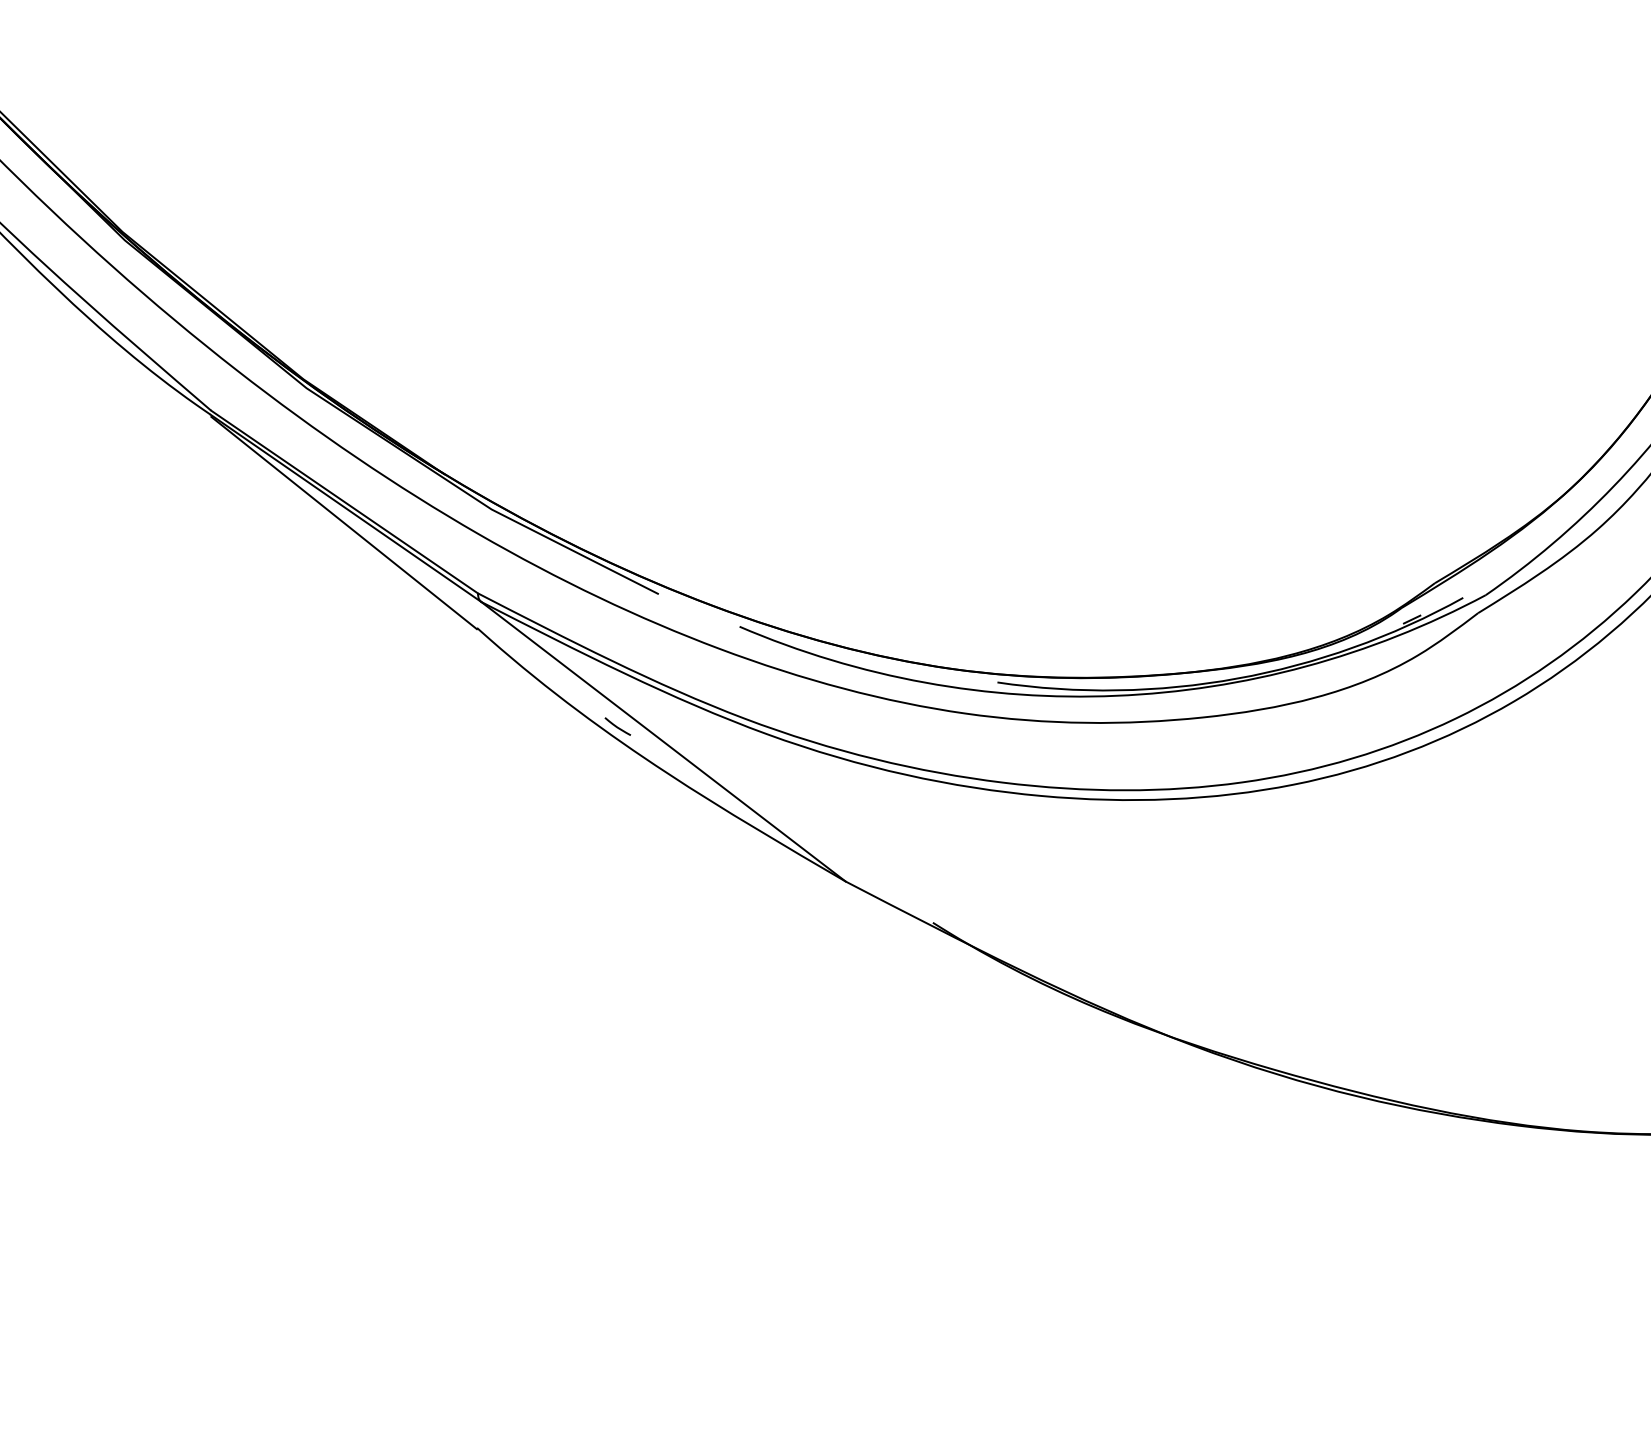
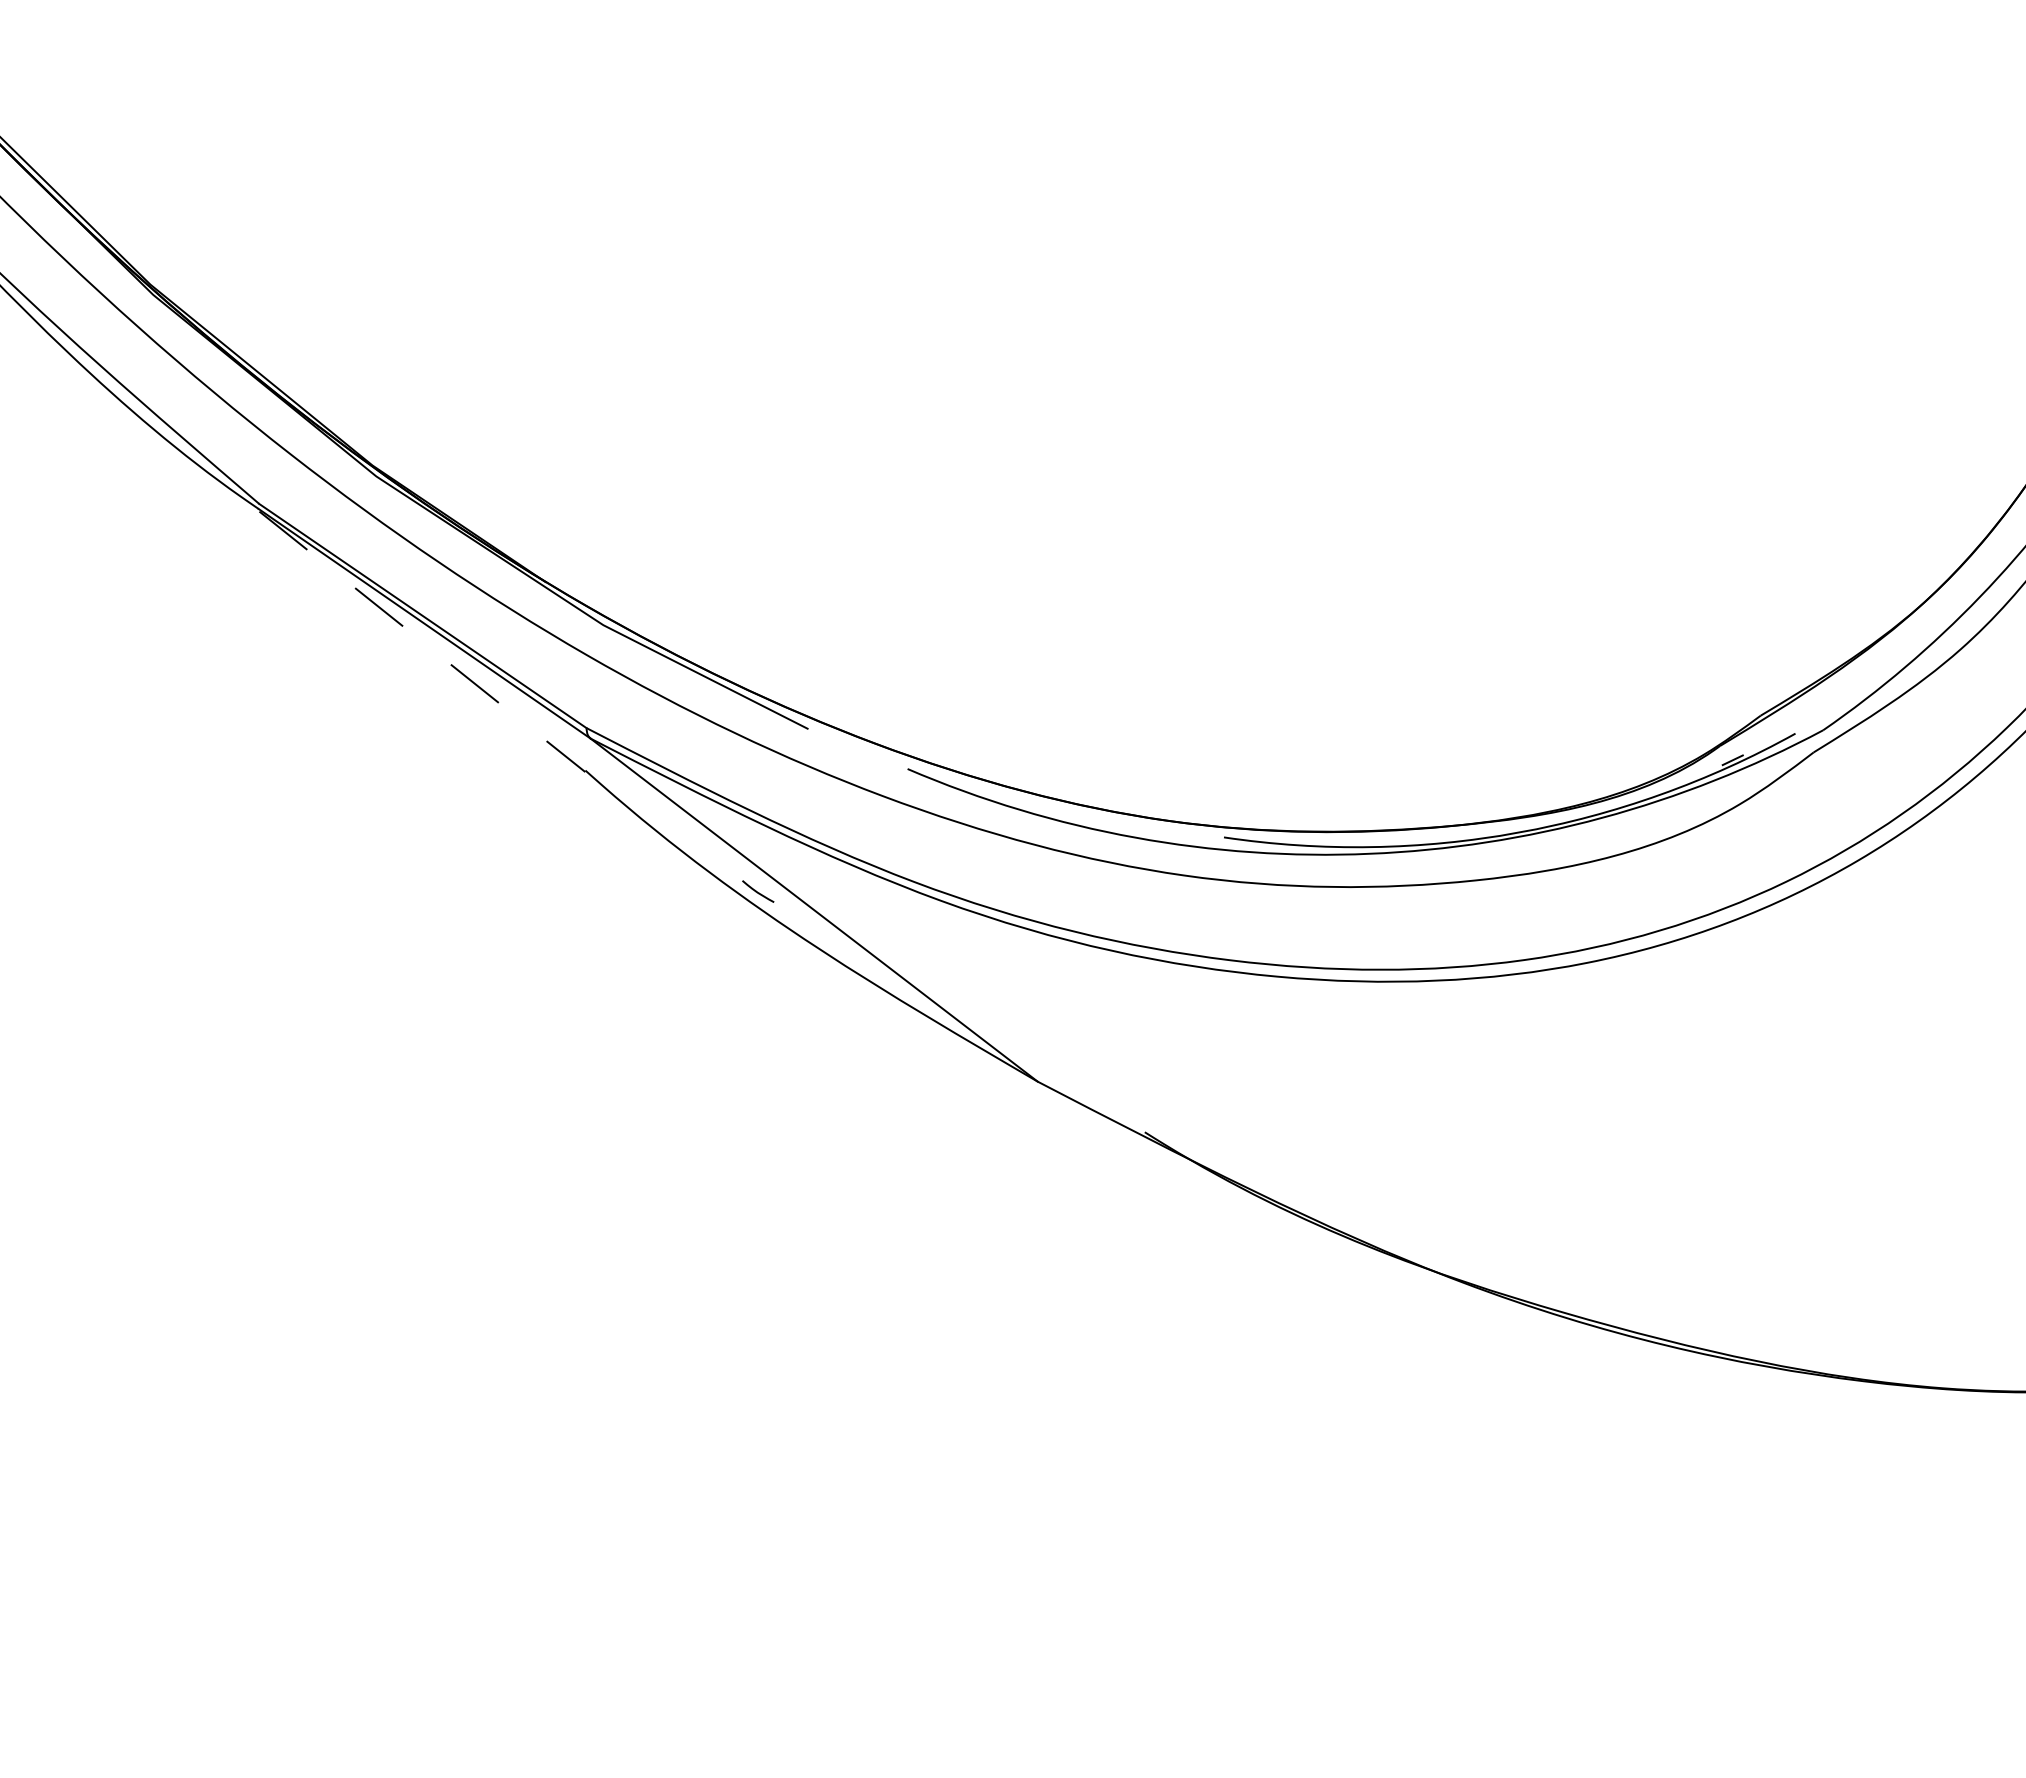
line: (344, 522) -> (422, 641), solid -> dashed

